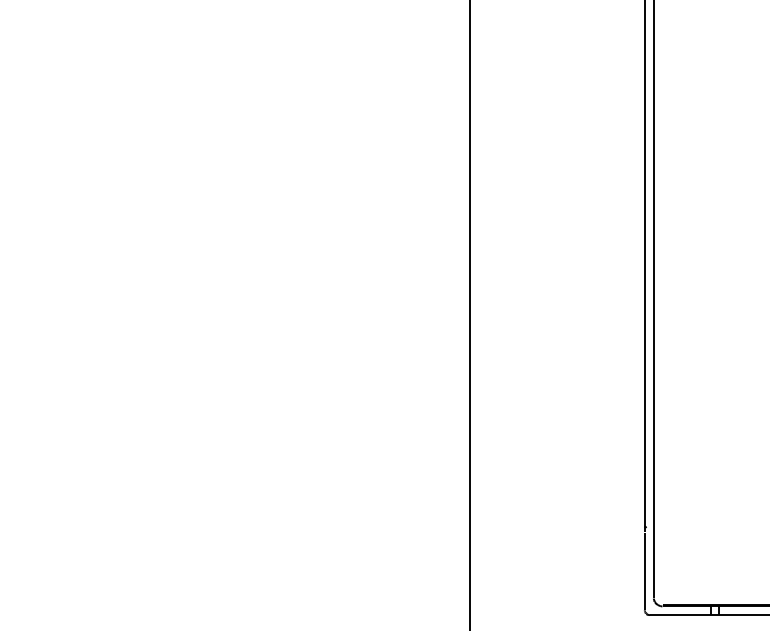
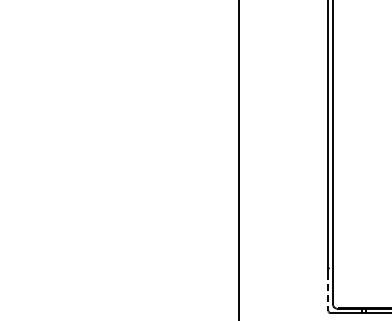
line: (645, 572) -> (328, 291), solid -> dashed

